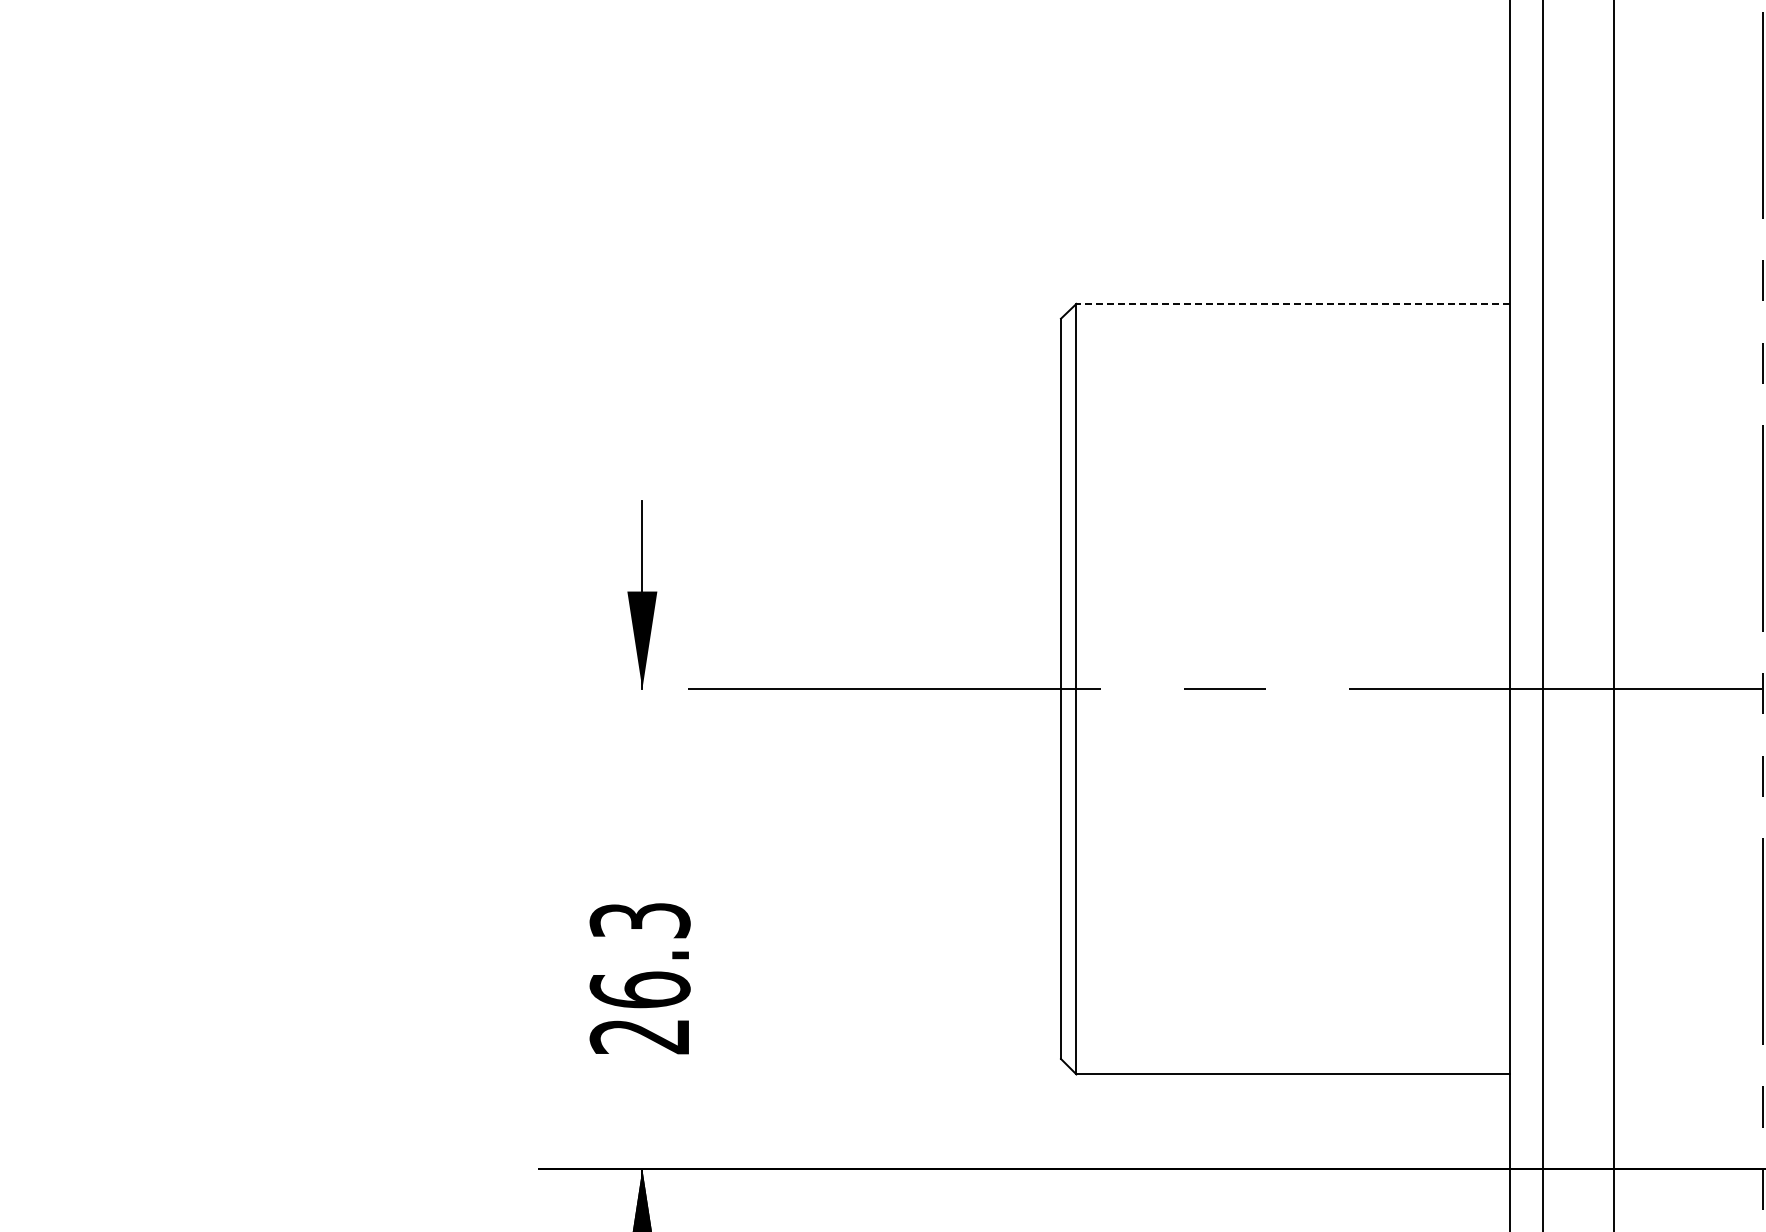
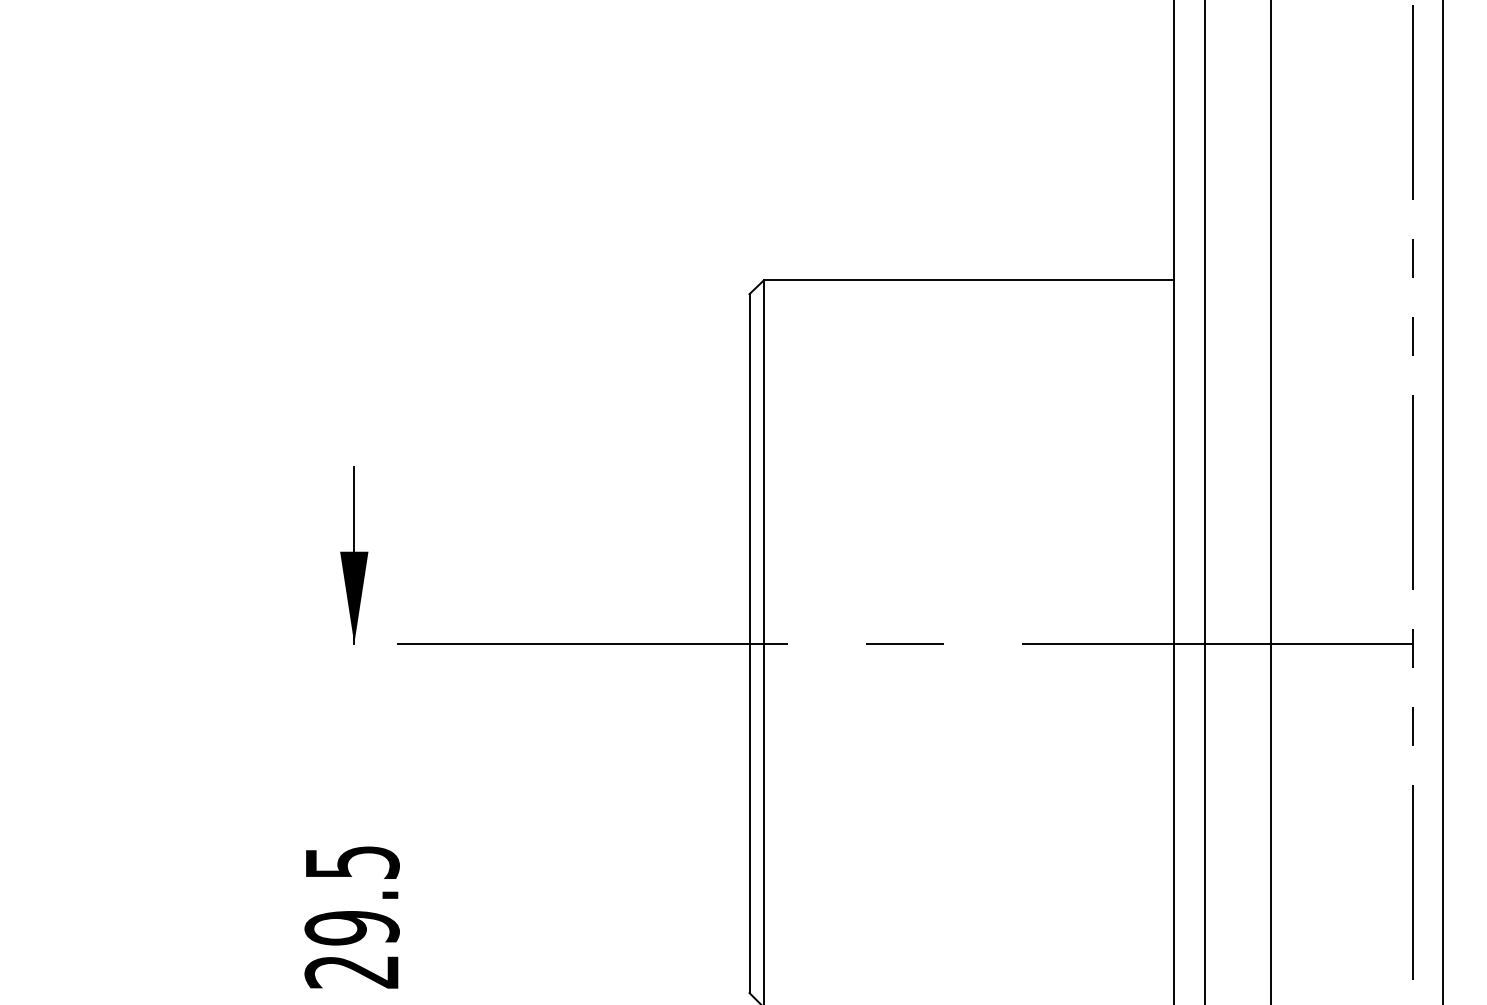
line: (1293, 303) -> (969, 279), dashed -> solid
text: (639, 955) -> (351, 895), 26.3 -> 29.5

